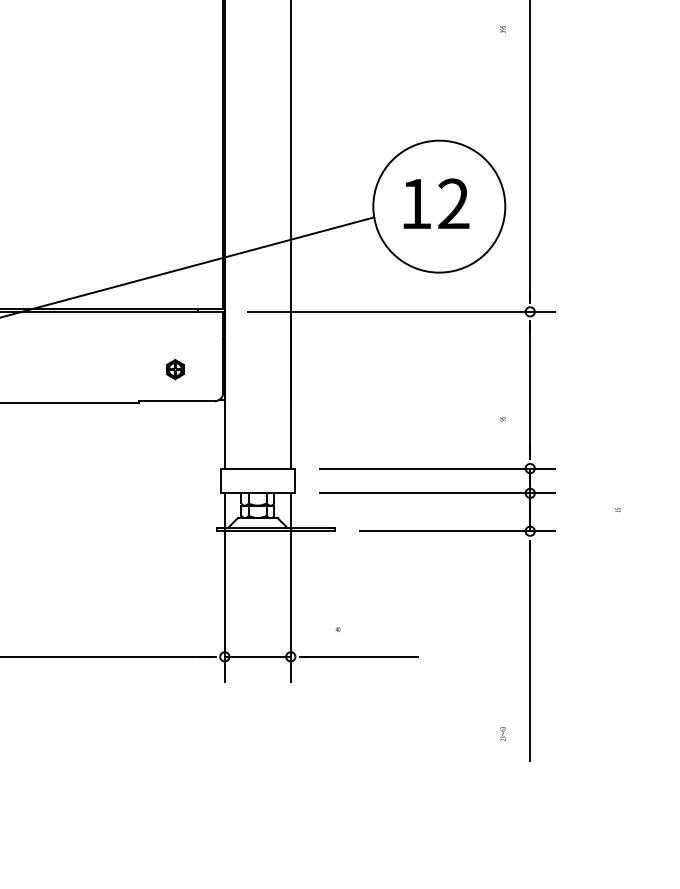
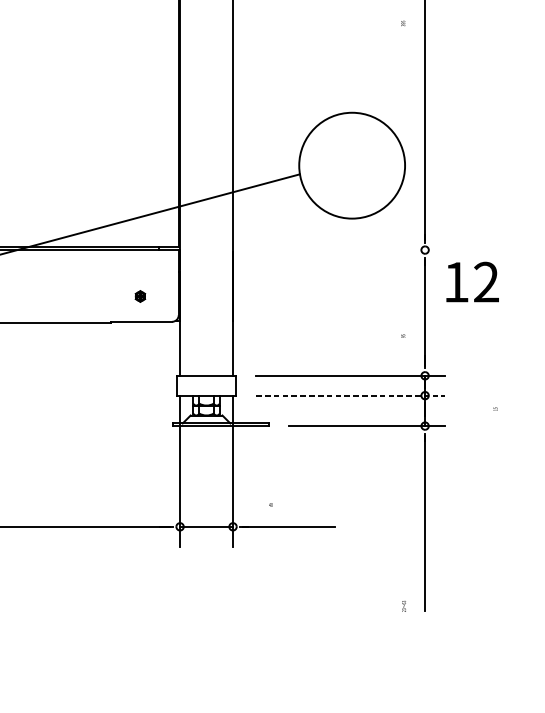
text: (436, 203) -> (472, 281), moved
line: (400, 311) -> (321, 249), removed
part: (175, 369) -> (140, 296), size x0.7
line: (437, 493) -> (350, 395), solid -> dashed
text: (502, 733) -> (403, 605), moved

